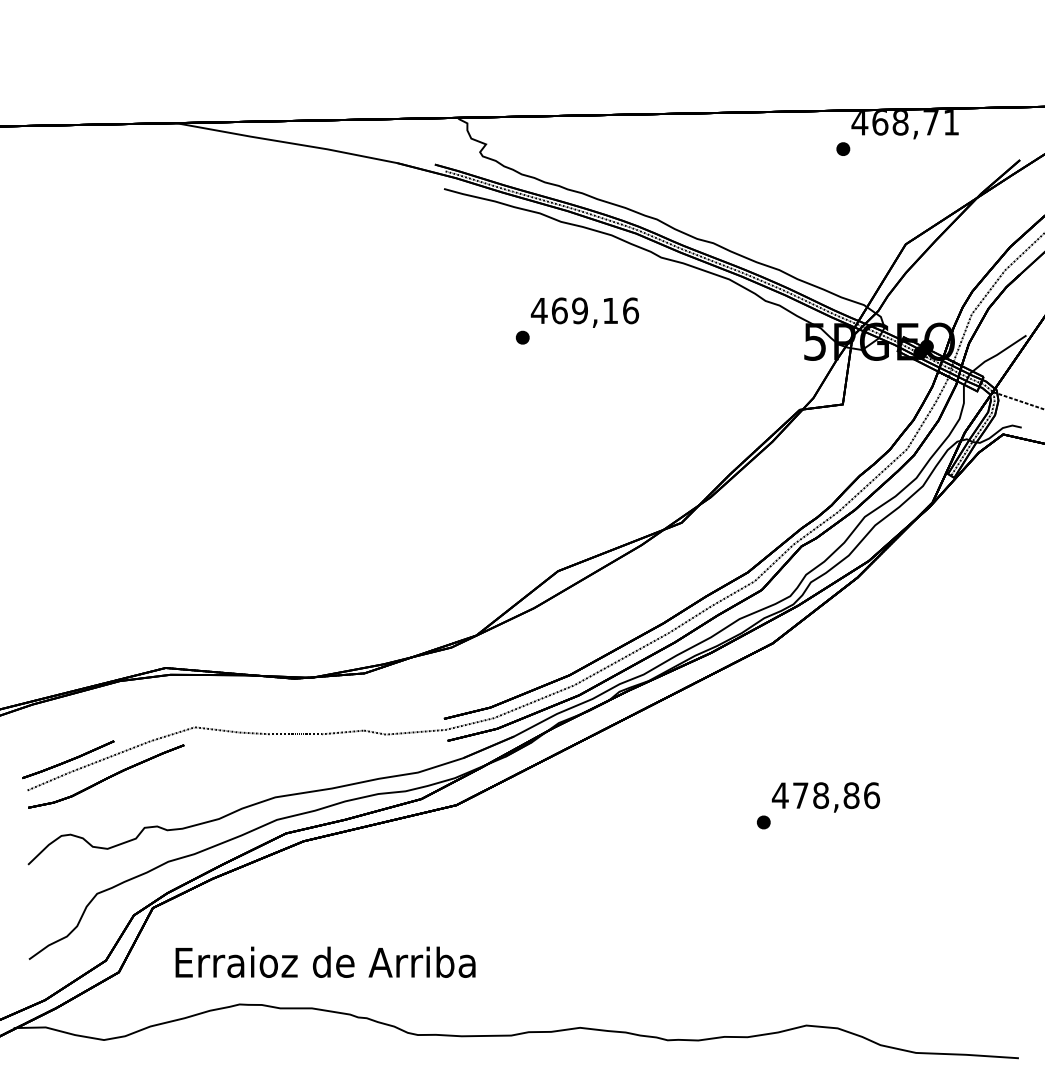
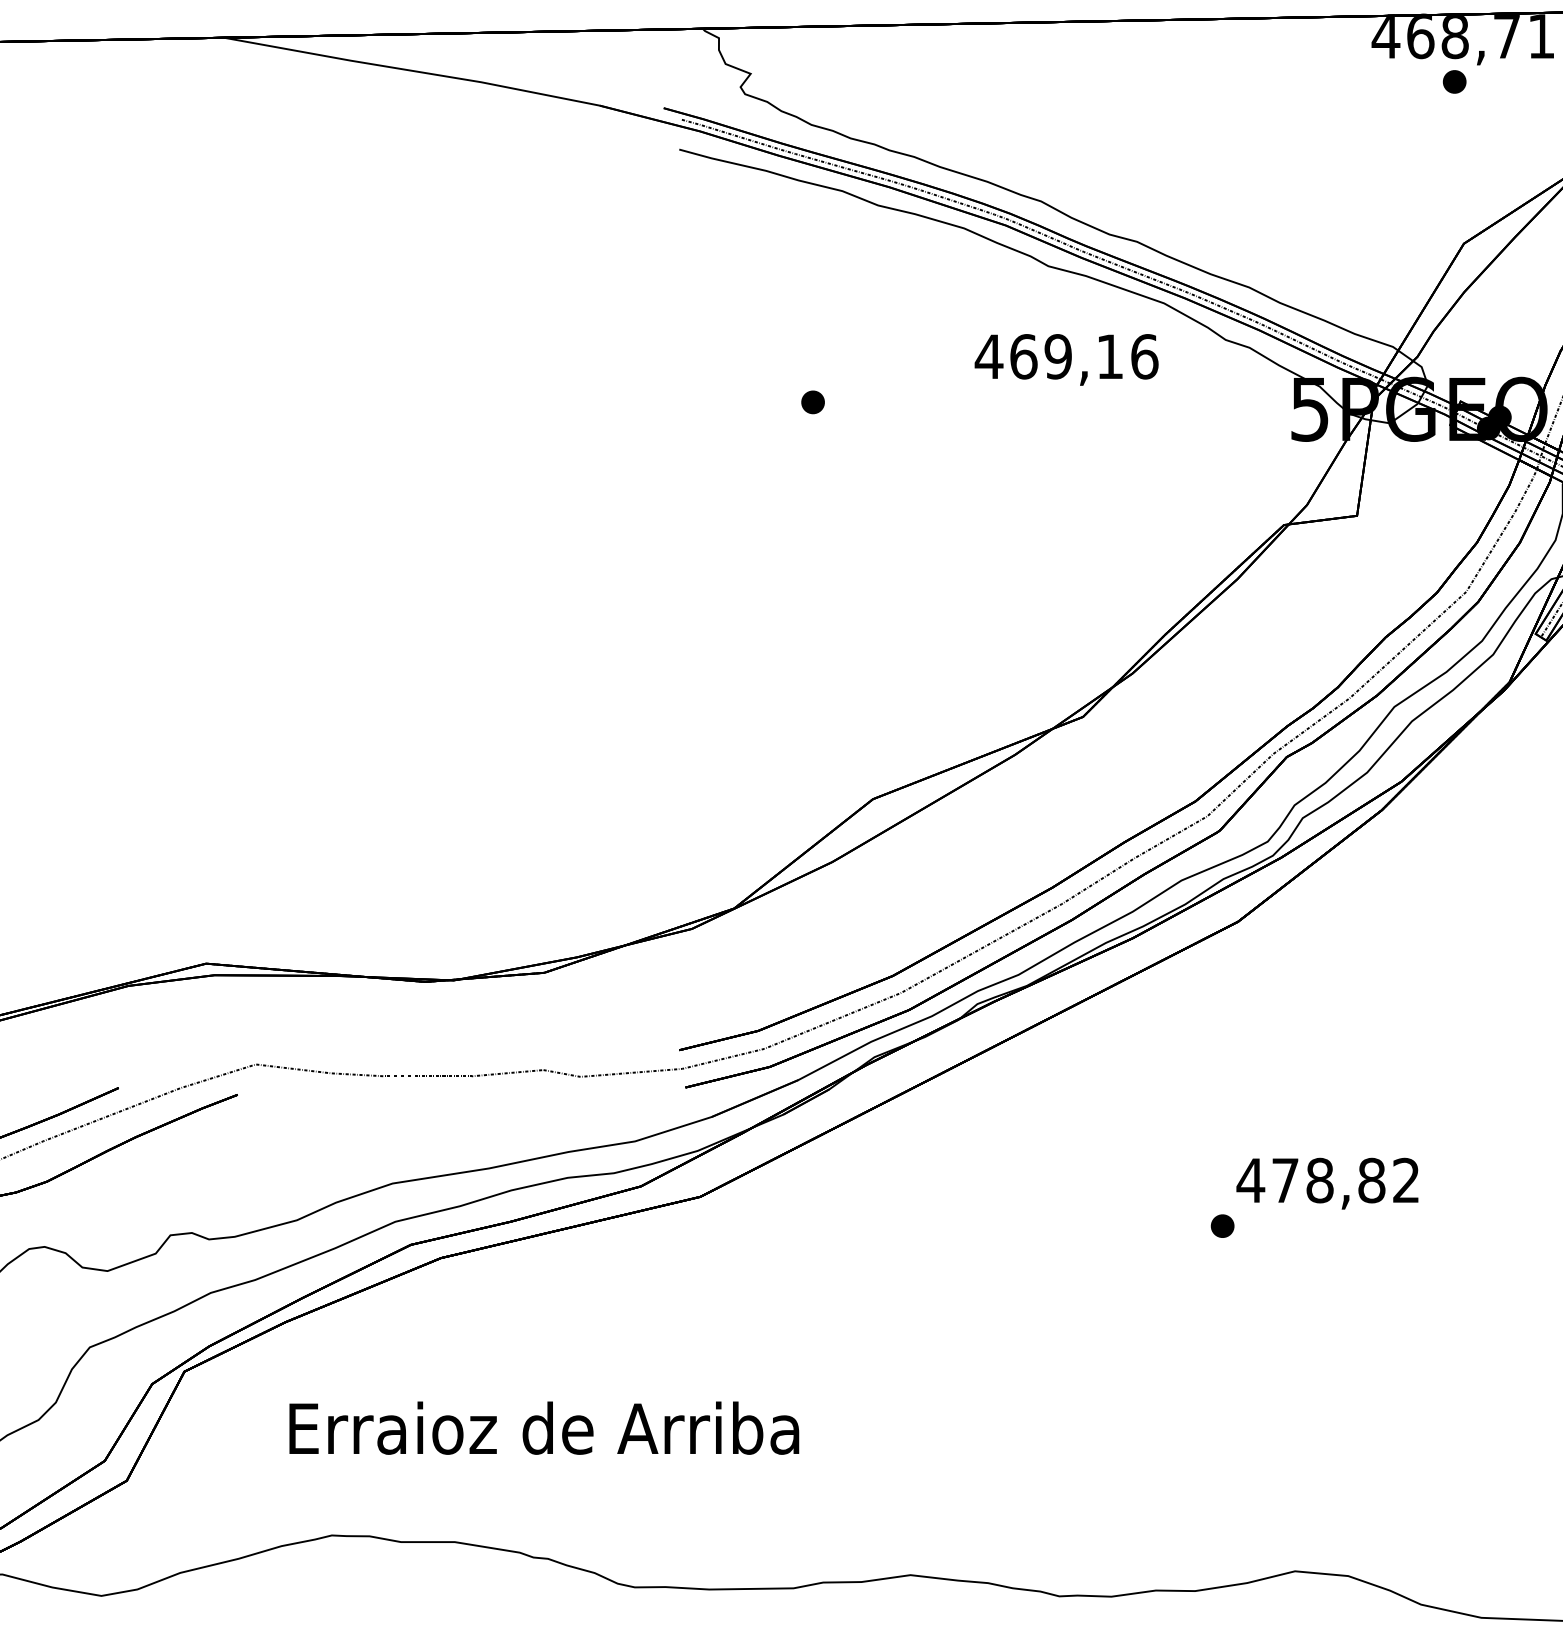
part: (843, 148) -> (1455, 80), moved
text: (584, 312) -> (1065, 359), moved
text: (872, 795) -> (1407, 1180), 478,86 -> 478,82
text: (325, 961) -> (544, 1426), moved

